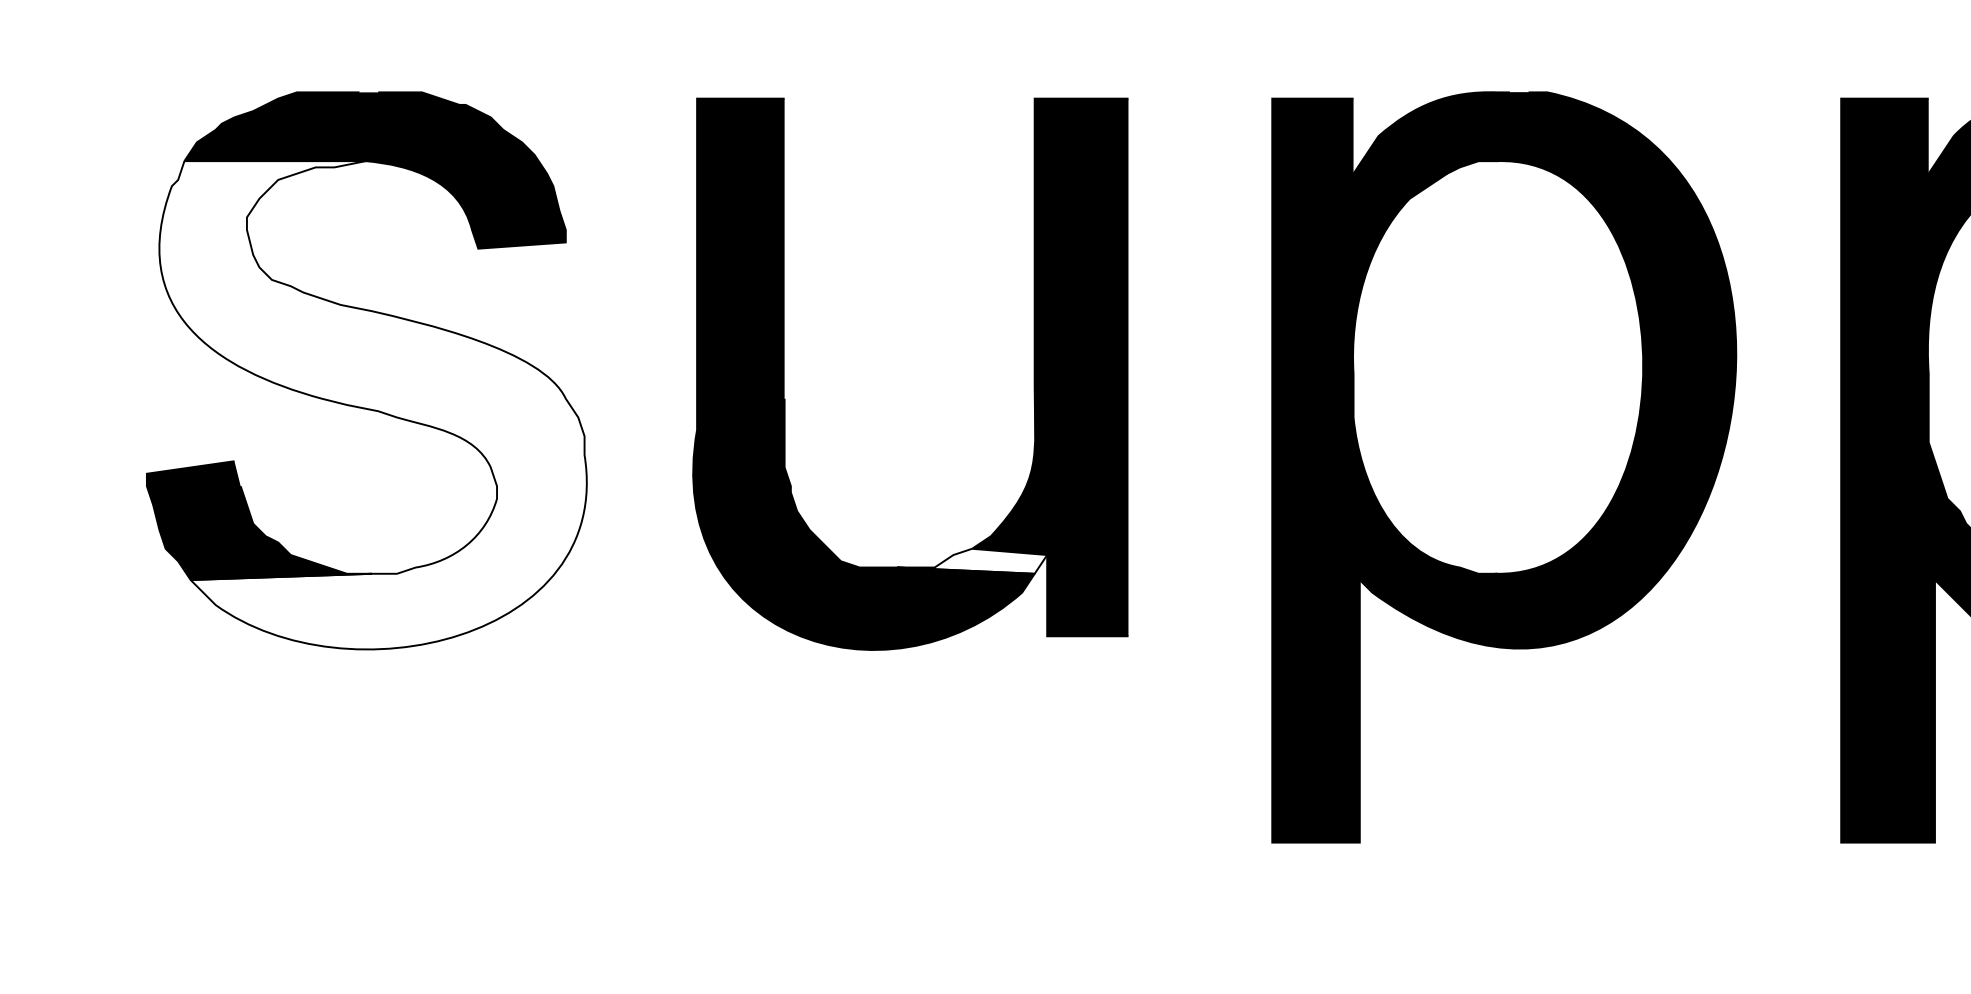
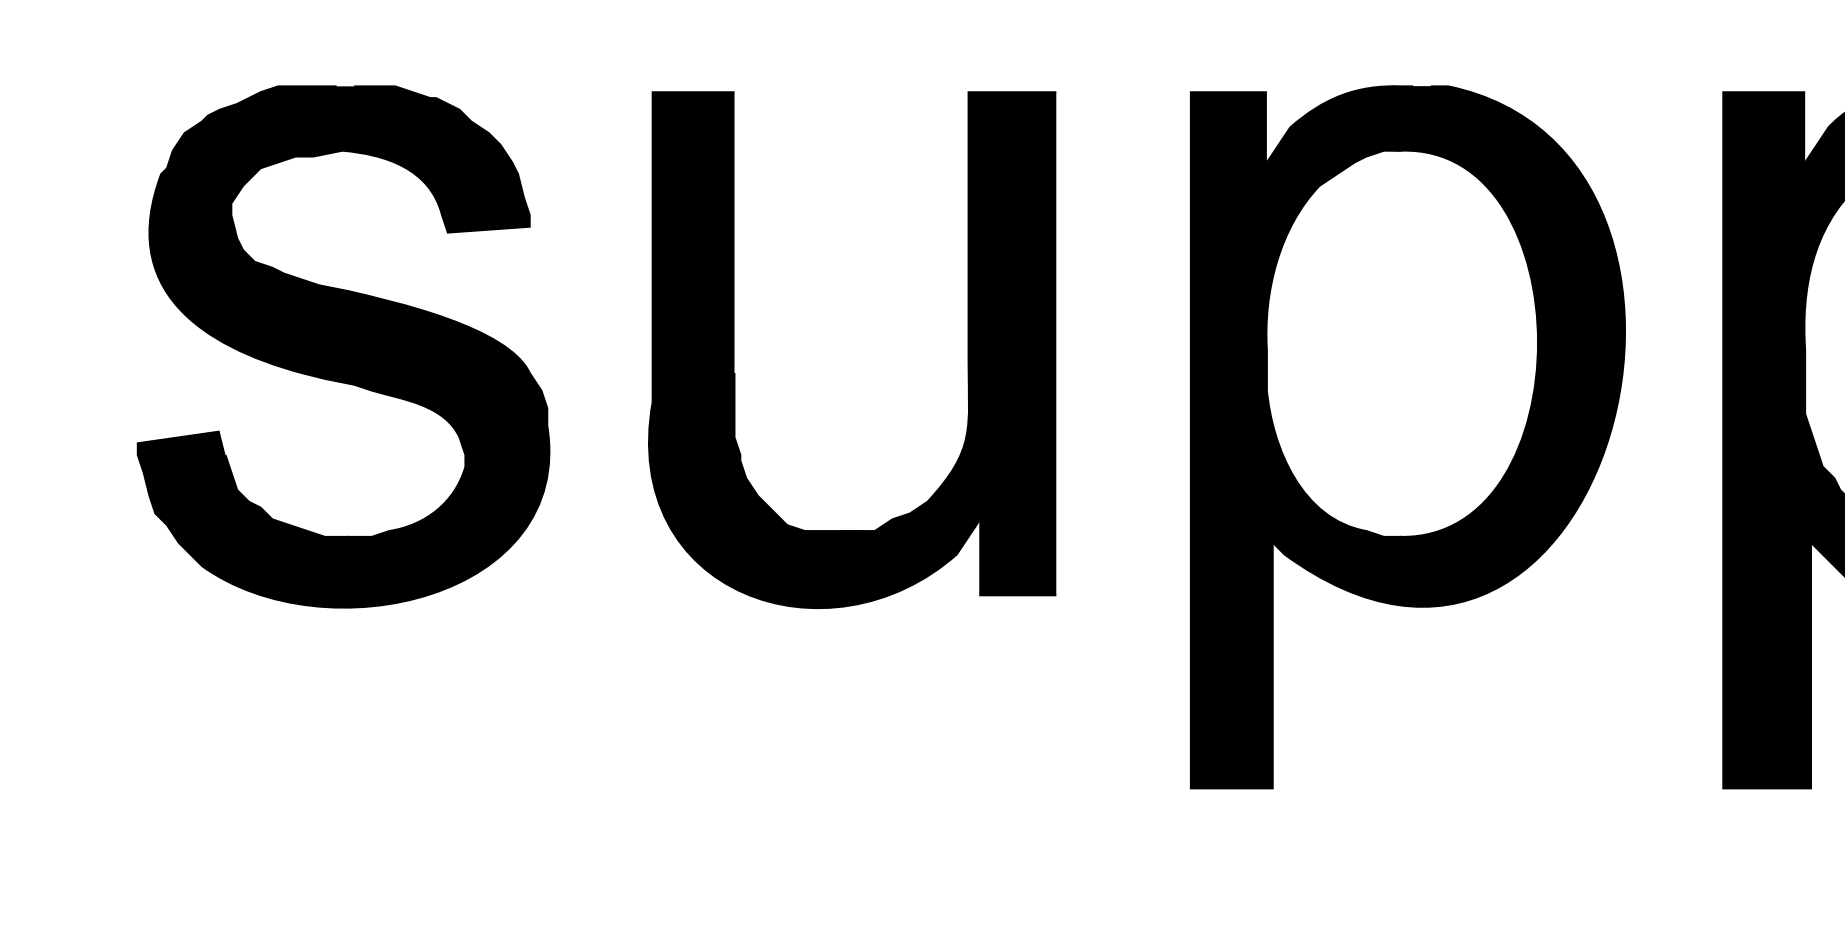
fill: (373, 404) -> (349, 378), added
fill: (971, 560) -> (909, 524), added

